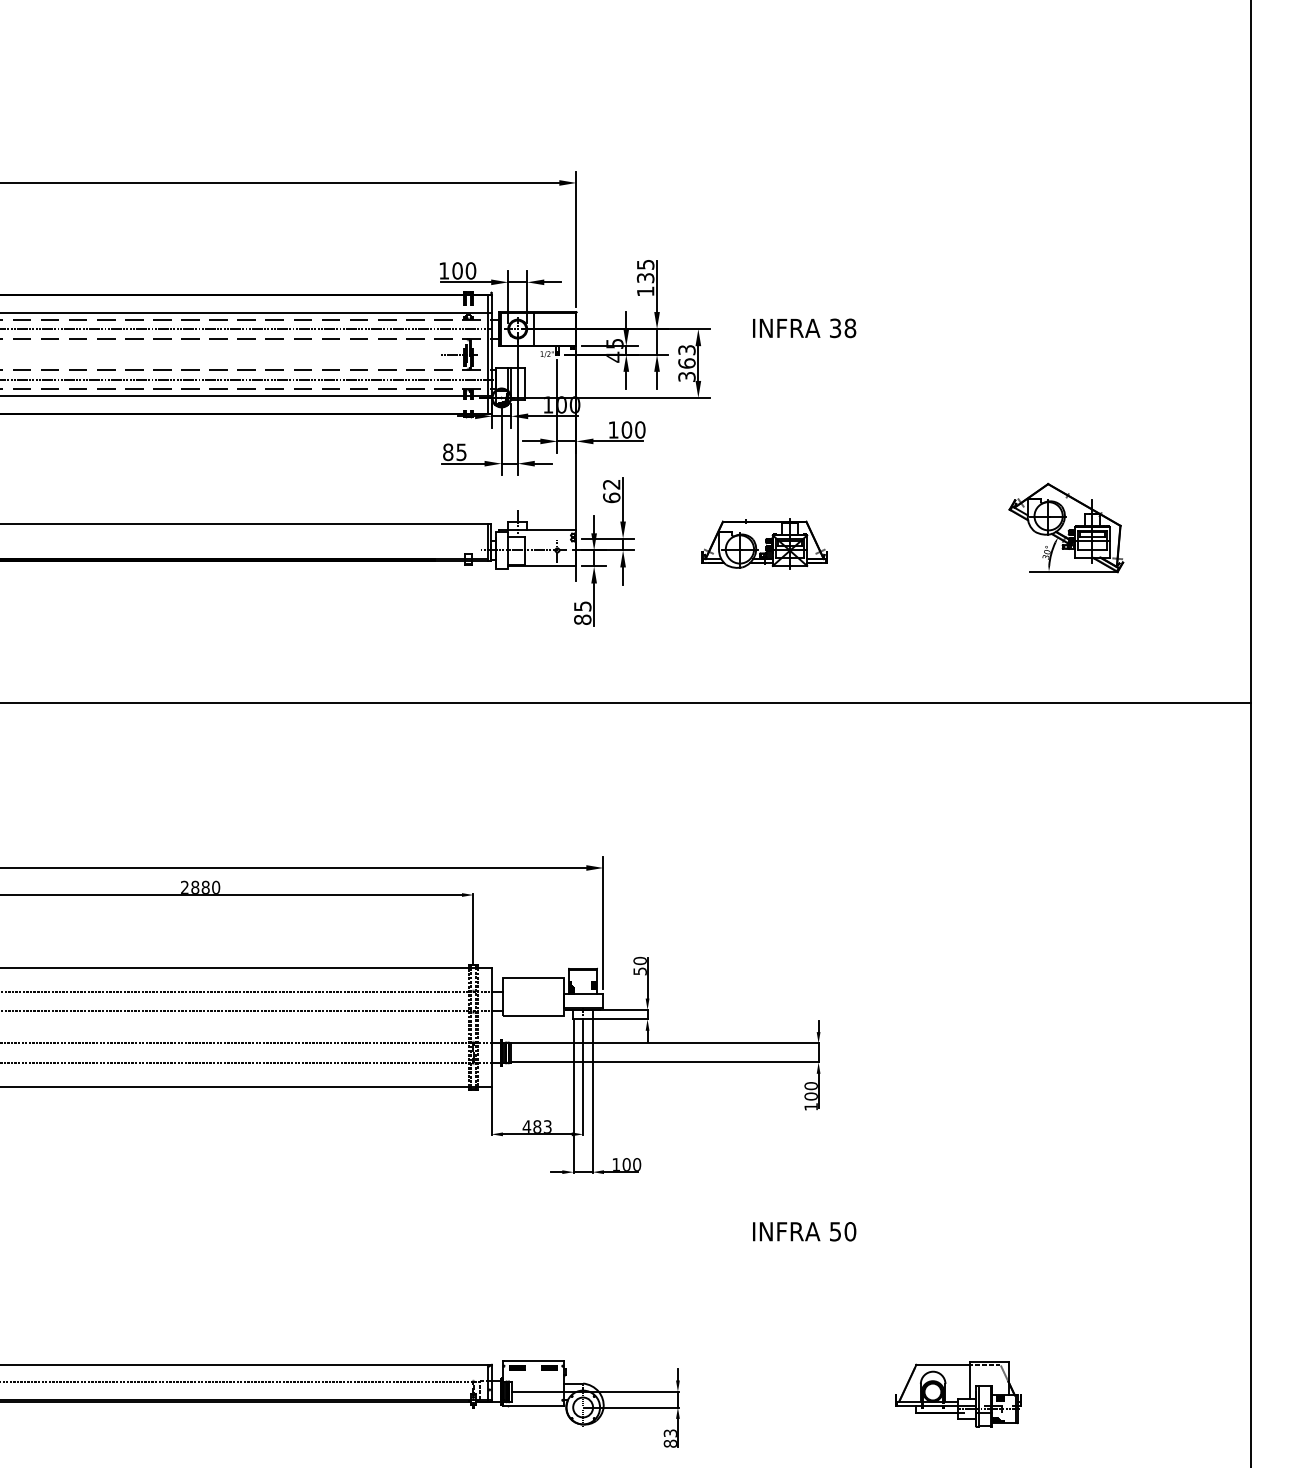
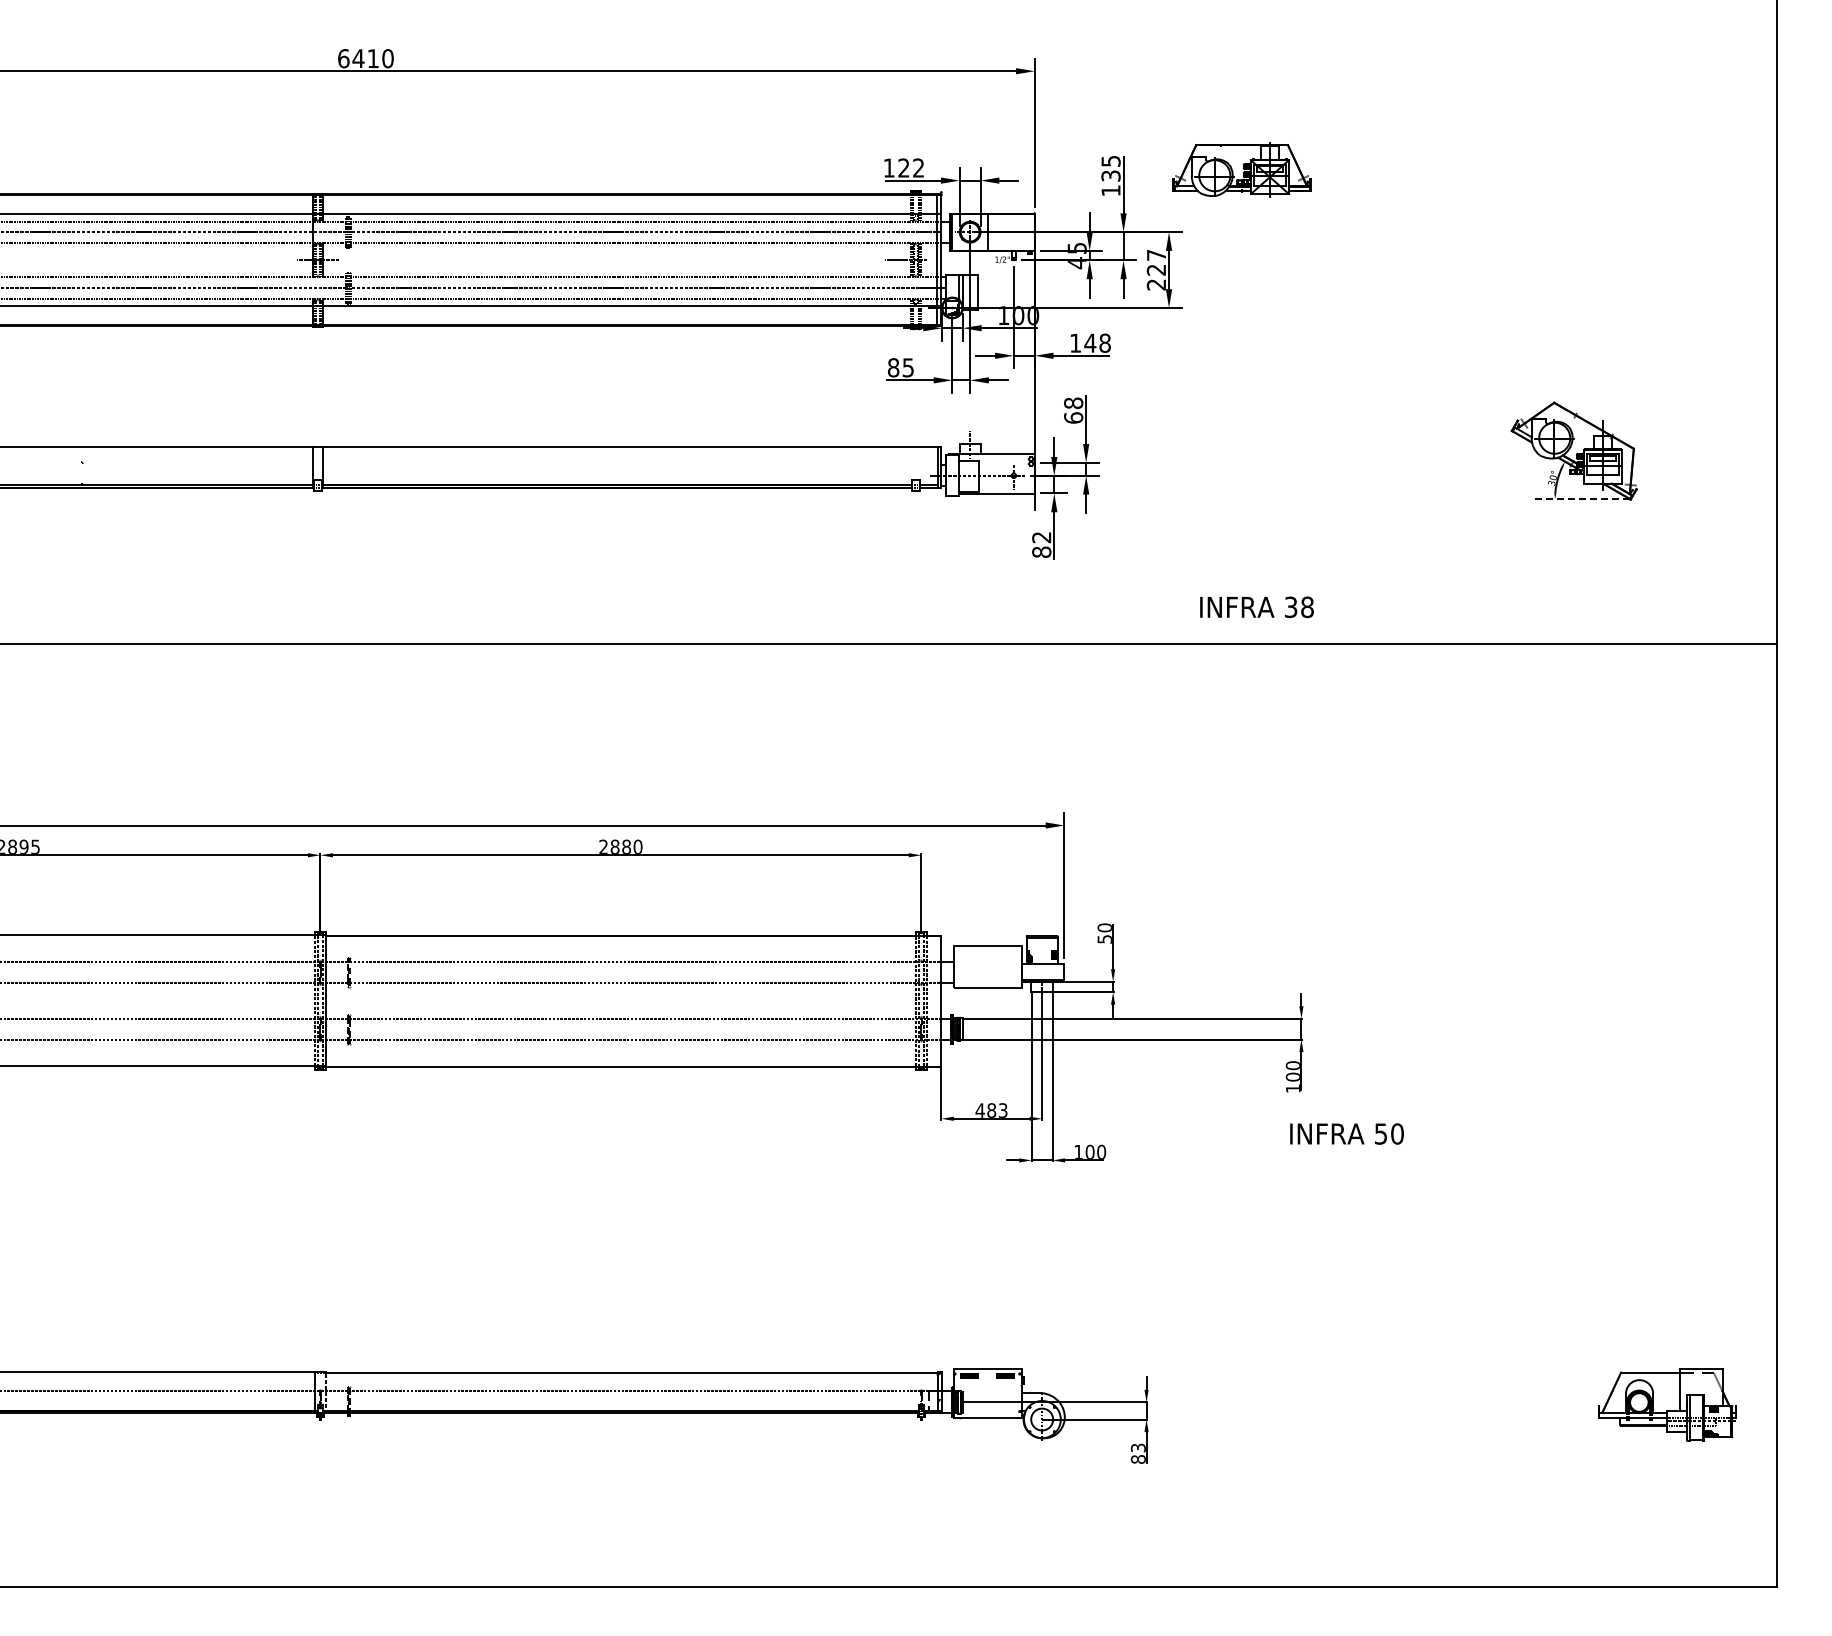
text: (464, 270) -> (911, 167), 100 -> 122
text: (804, 328) -> (1256, 607), moved
text: (686, 363) -> (1156, 269), 363 -> 227
text: (633, 429) -> (1097, 342), 100 -> 148
text: (611, 483) -> (1073, 402), 62 -> 68
part: (764, 543) -> (1241, 169), moved
line: (1073, 571) -> (1582, 499), solid -> dashed
text: (582, 606) -> (1041, 537), 85 -> 82
text: (804, 1231) -> (1346, 1133), moved
part: (958, 1393) -> (1667, 1404), moved

